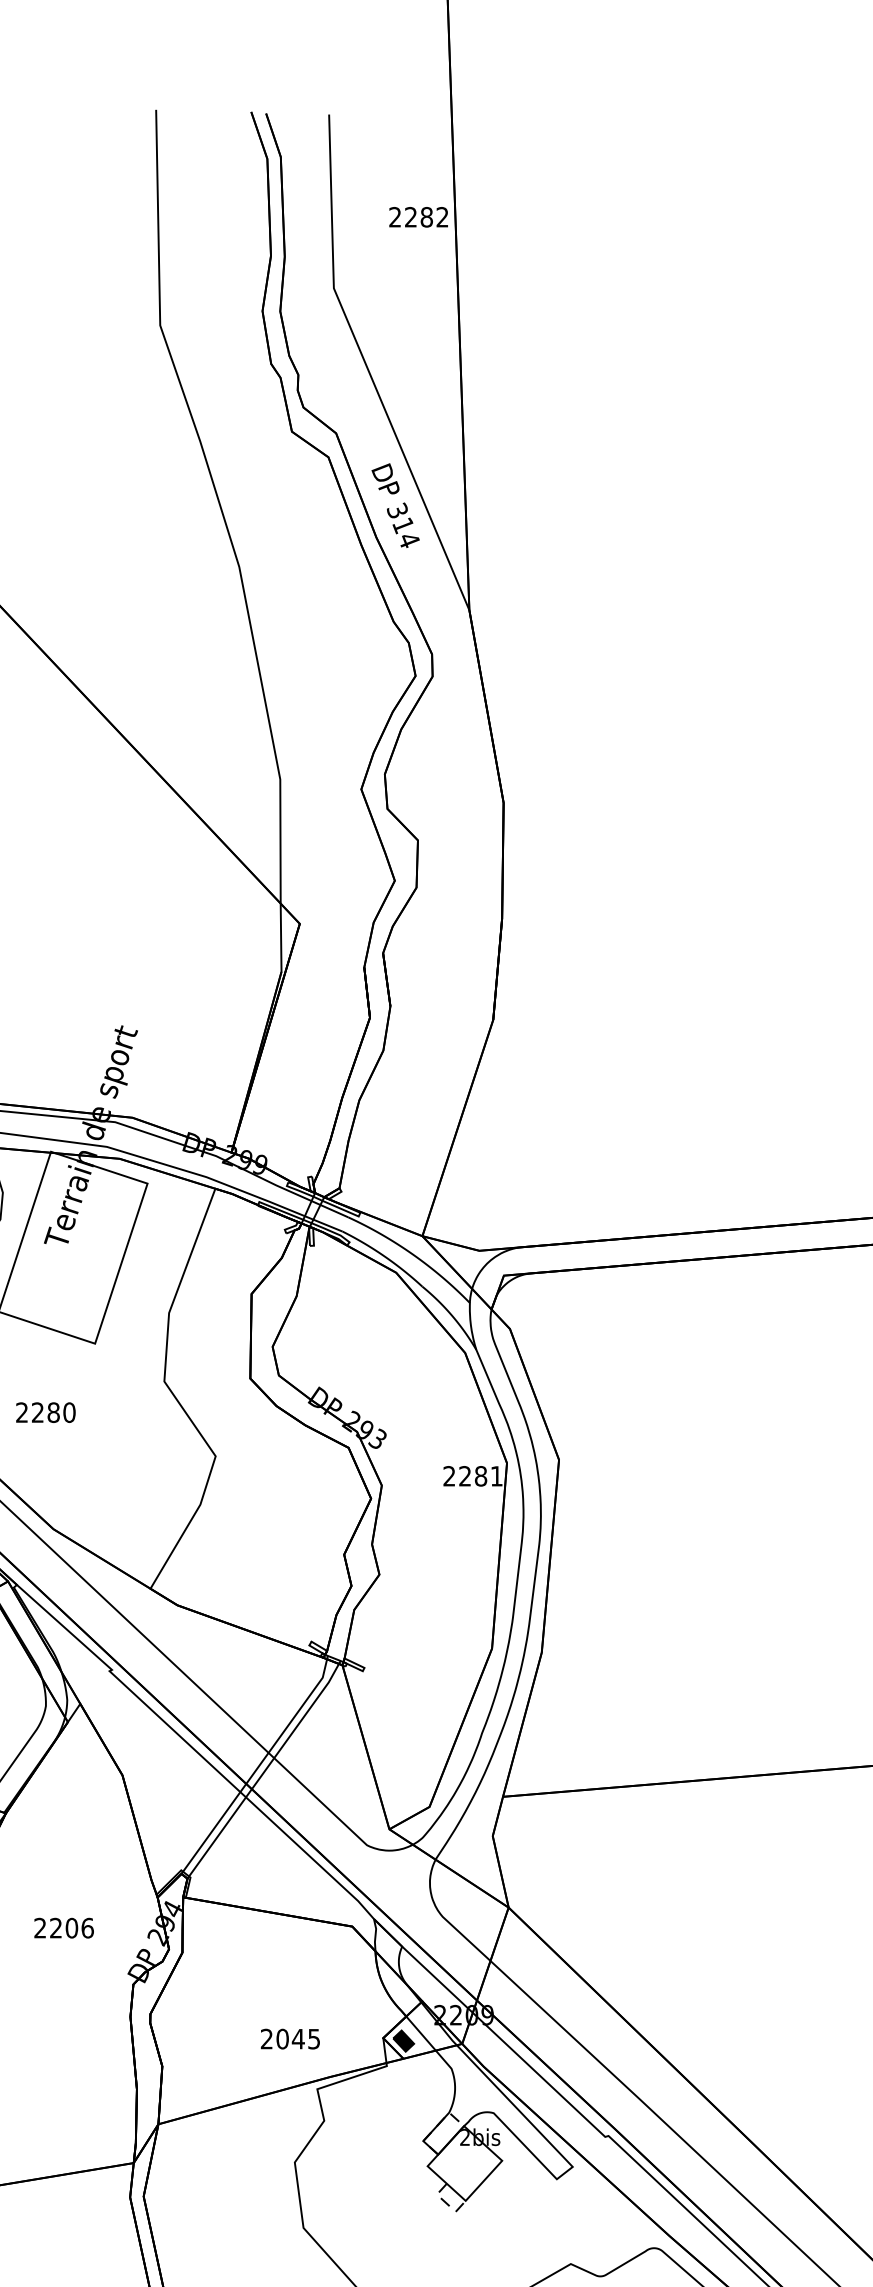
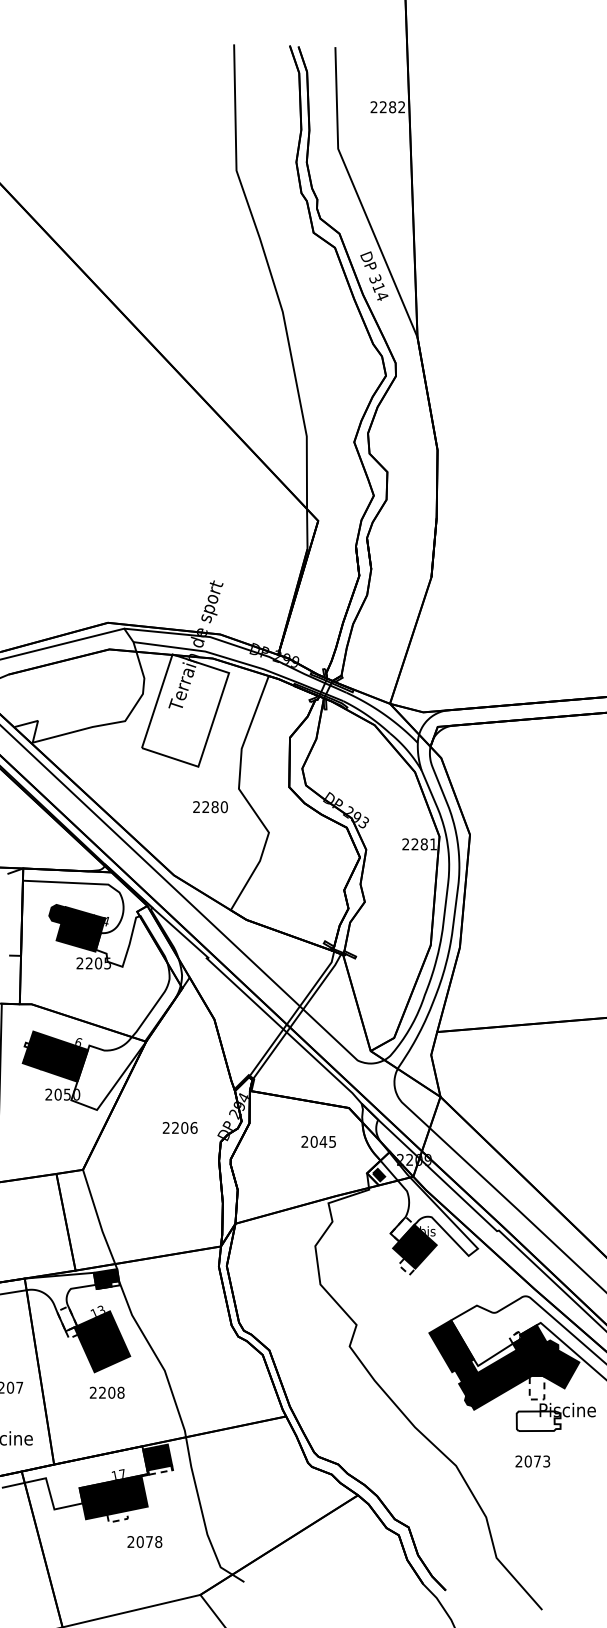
text: (45, 1413) -> (210, 807), moved
text: (62, 1927) -> (179, 1127), moved
text: (290, 2038) -> (318, 1141), moved
fill: (464, 2163) -> (414, 1246), added

